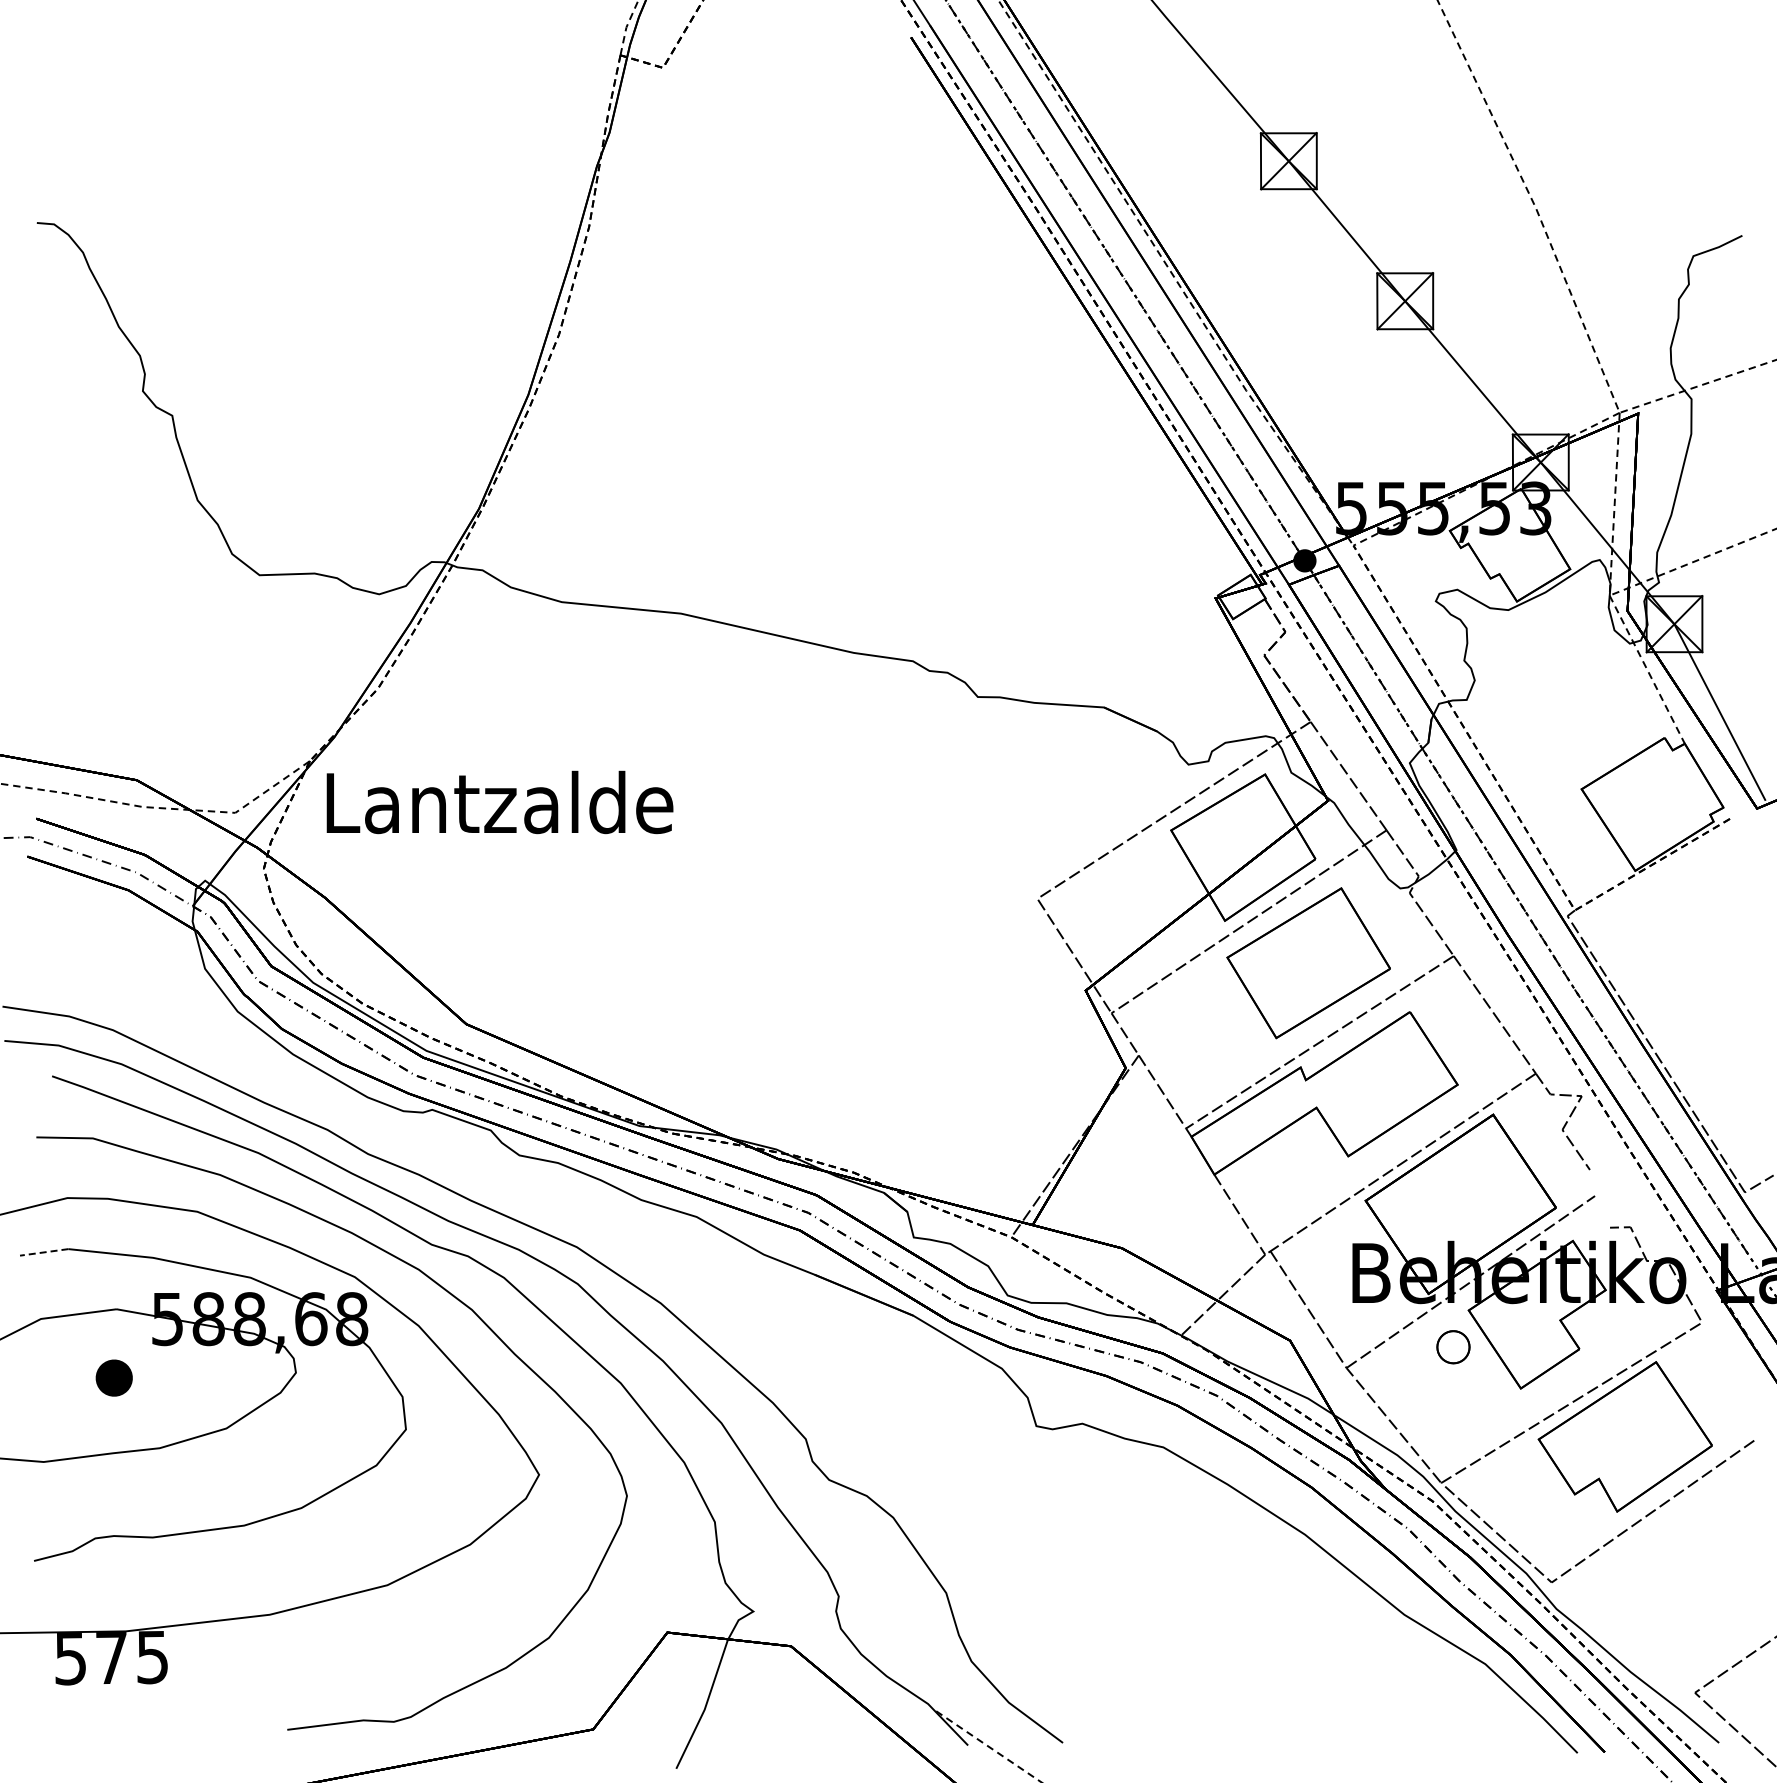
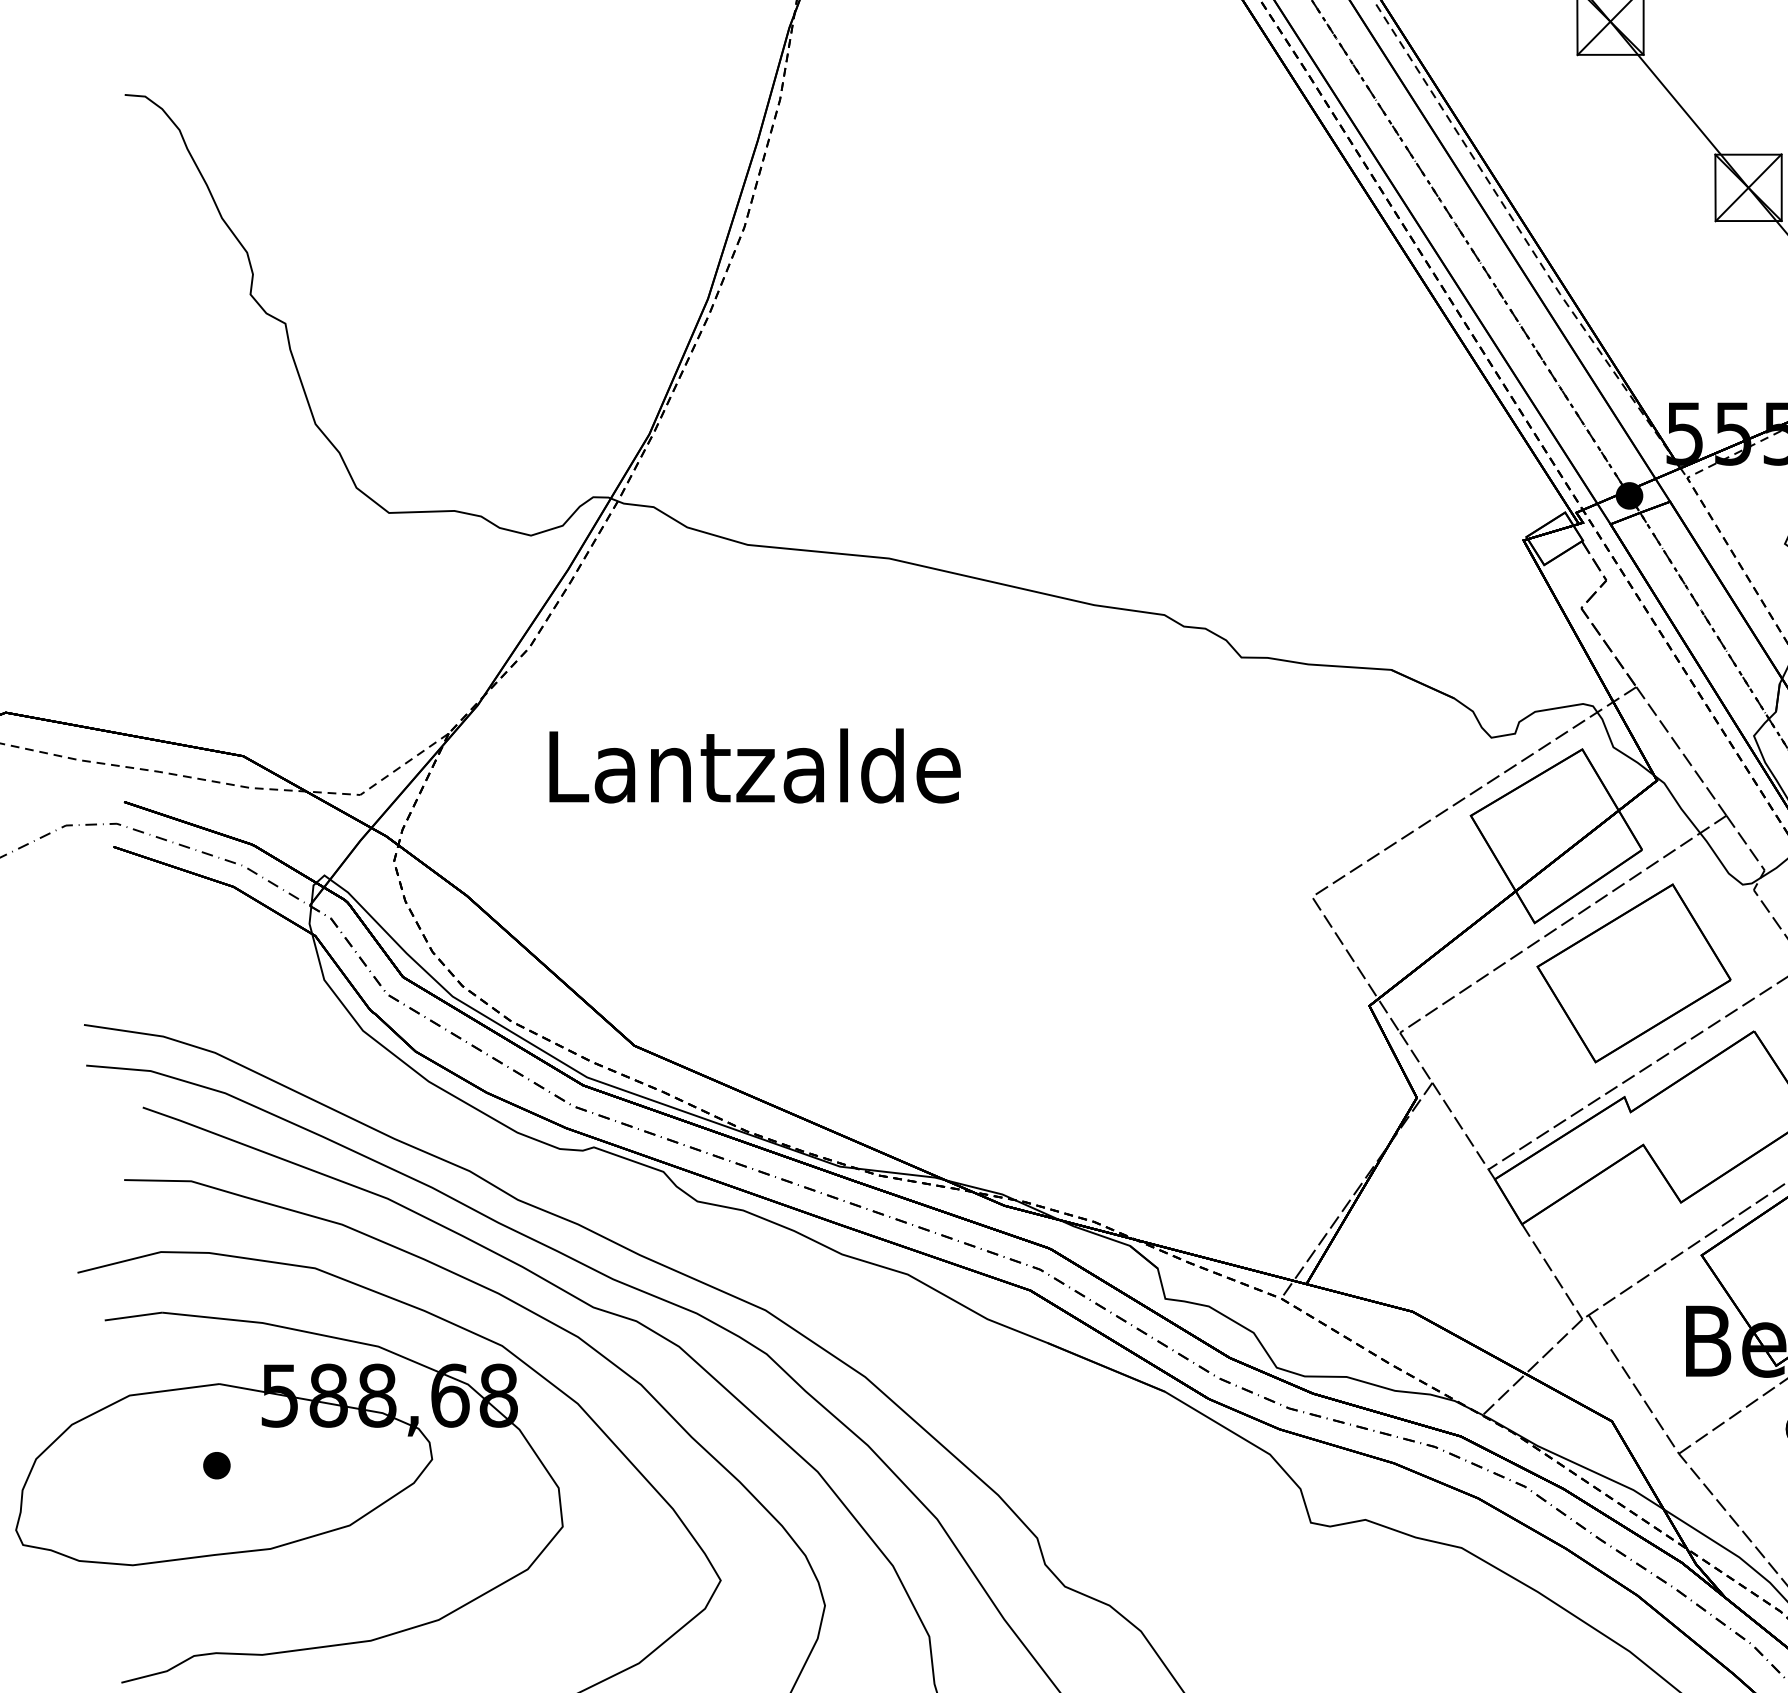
text: (499, 802) -> (754, 766), moved
line: (43, 1252) -> (132, 1316), dashed -> solid
part: (114, 1377) -> (216, 1465), size x0.62

